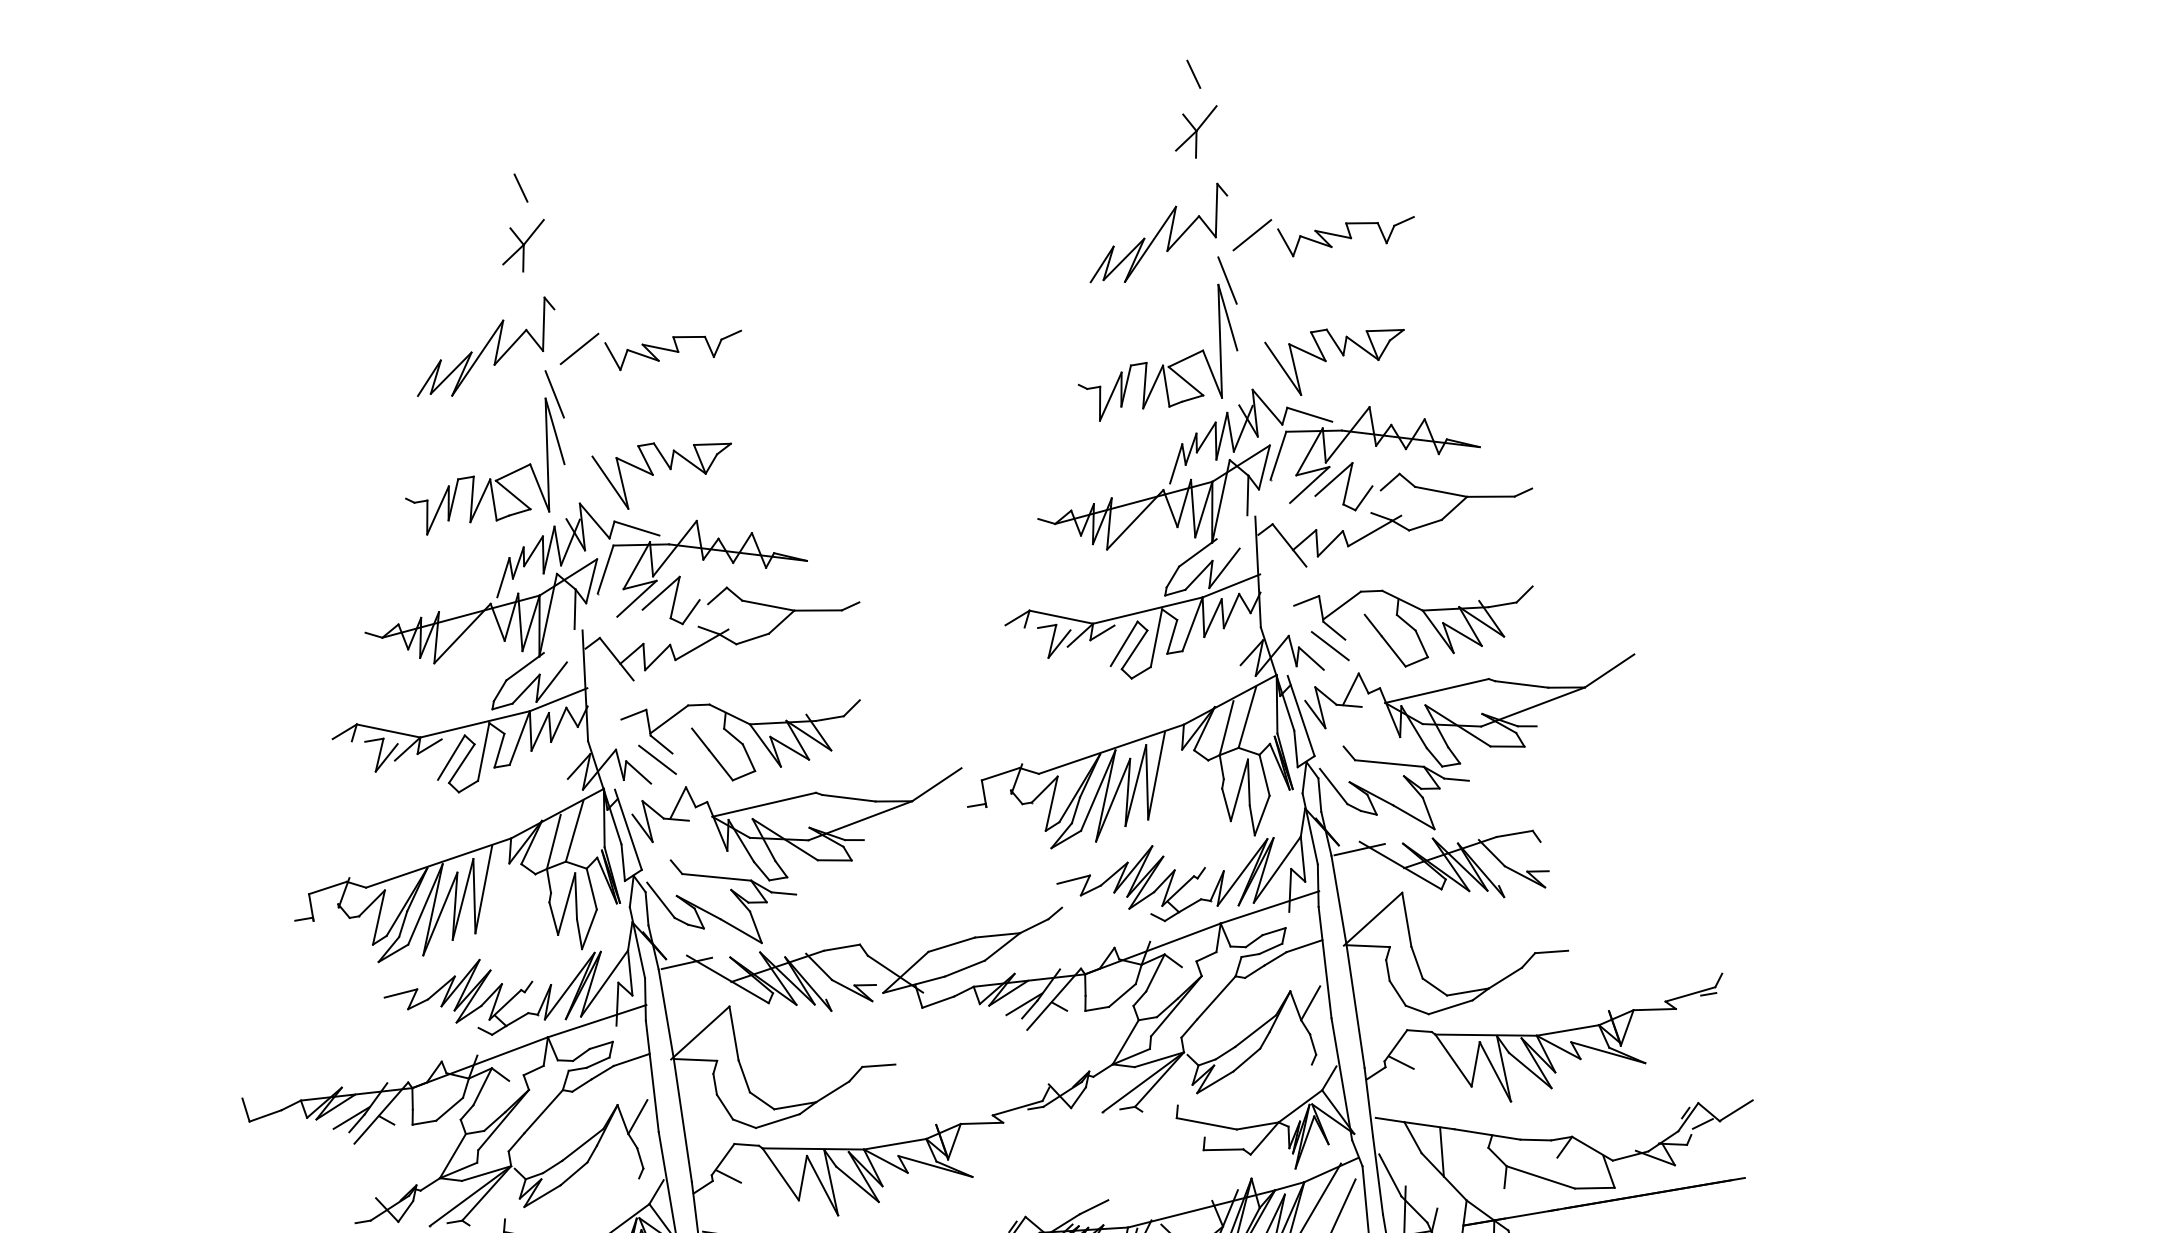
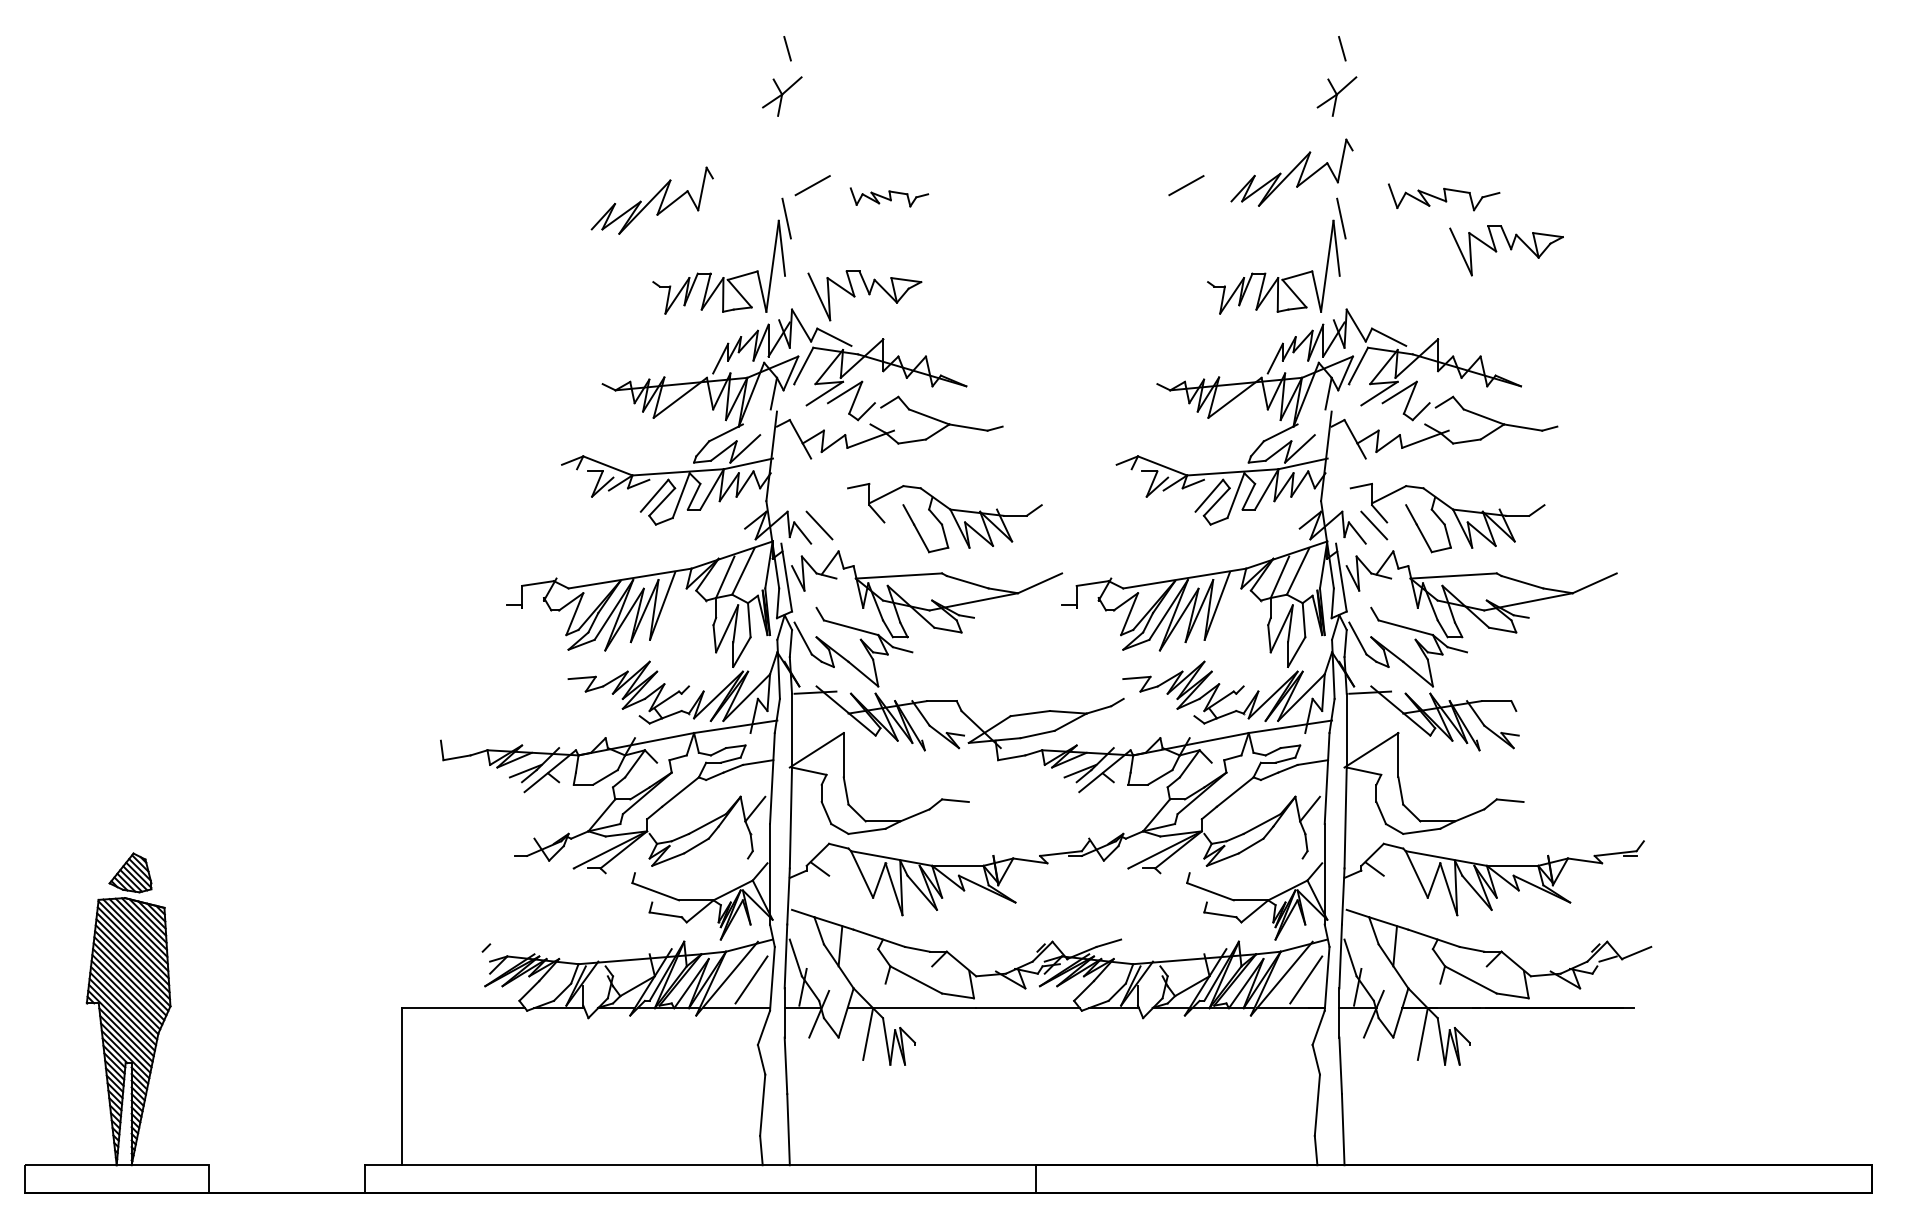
line: (1252, 235) -> (1186, 185), moved
part: (675, 347) -> (889, 197), size x0.7
part: (484, 348) -> (651, 200), moved
part: (1338, 357) -> (1506, 250), moved
part: (744, 736) -> (944, 518), moved

